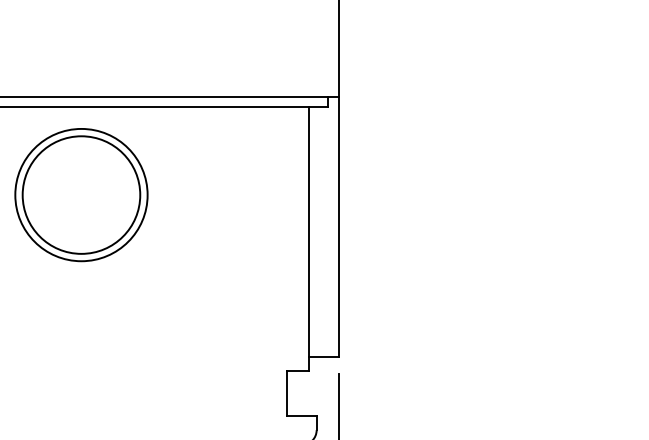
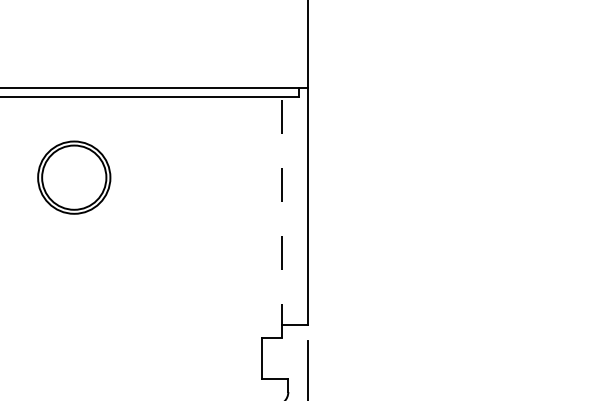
part: (81, 194) -> (74, 177), size x0.6
line: (309, 238) -> (281, 217), solid -> dashed

